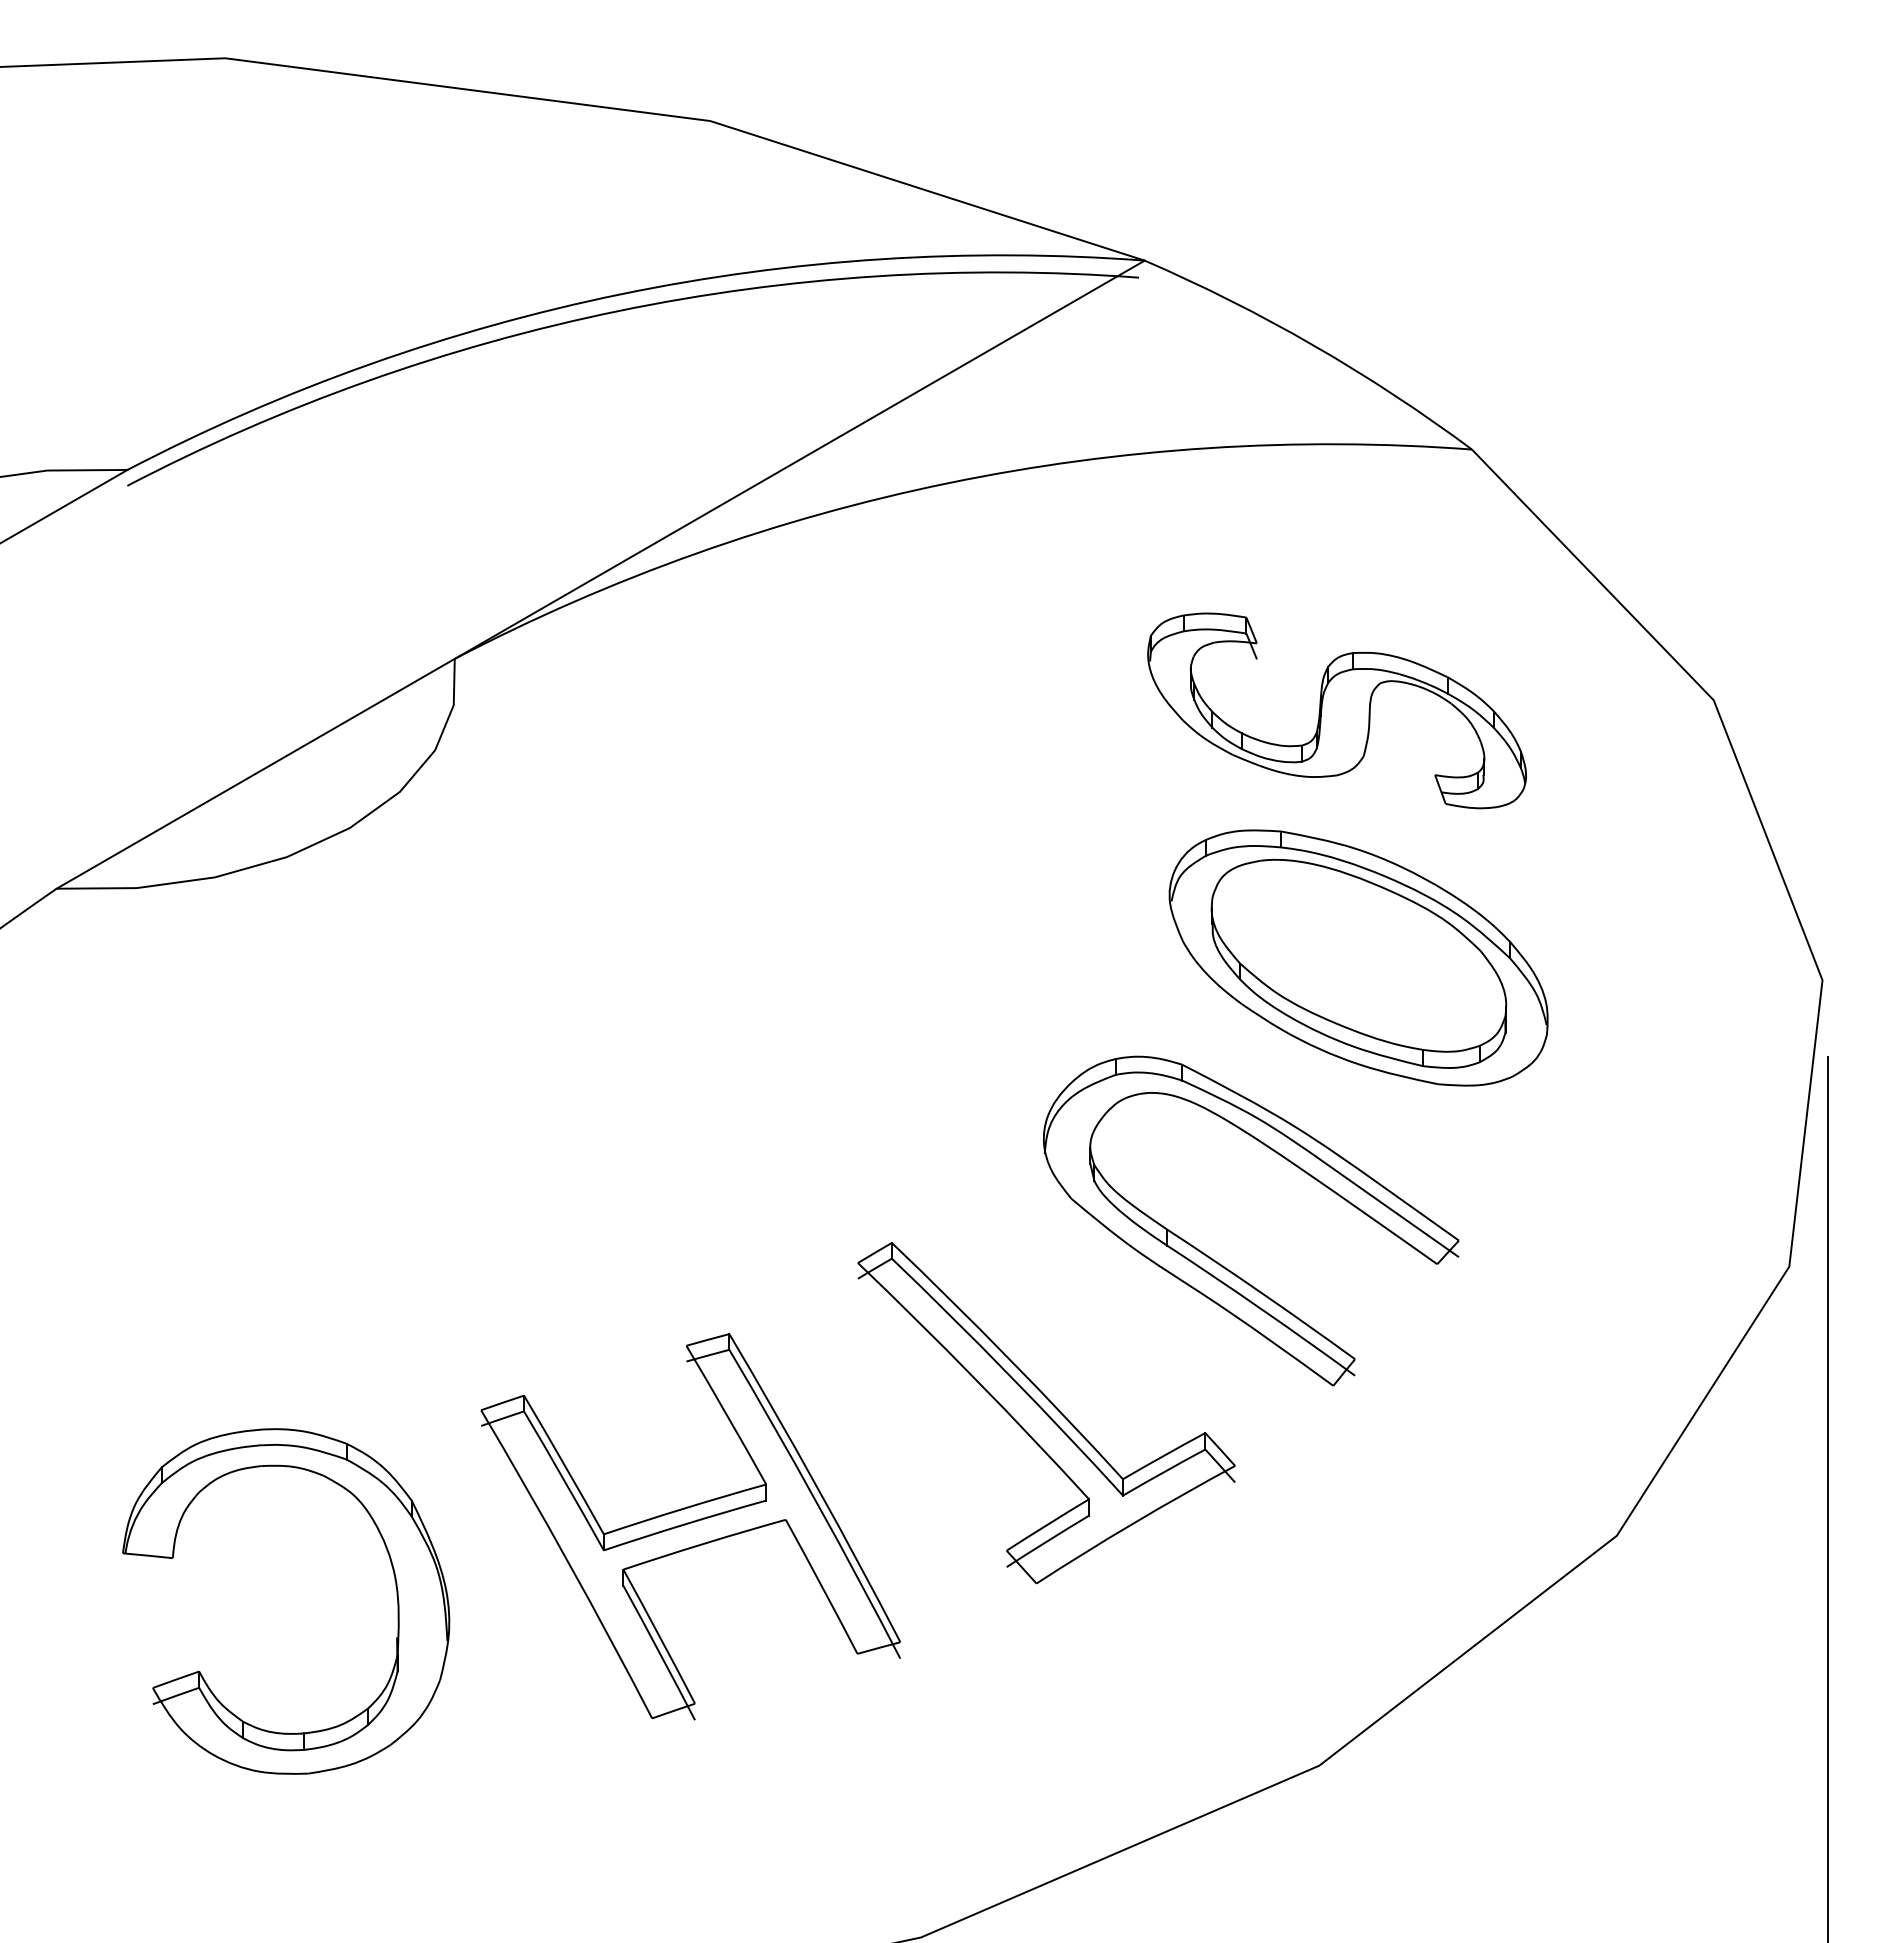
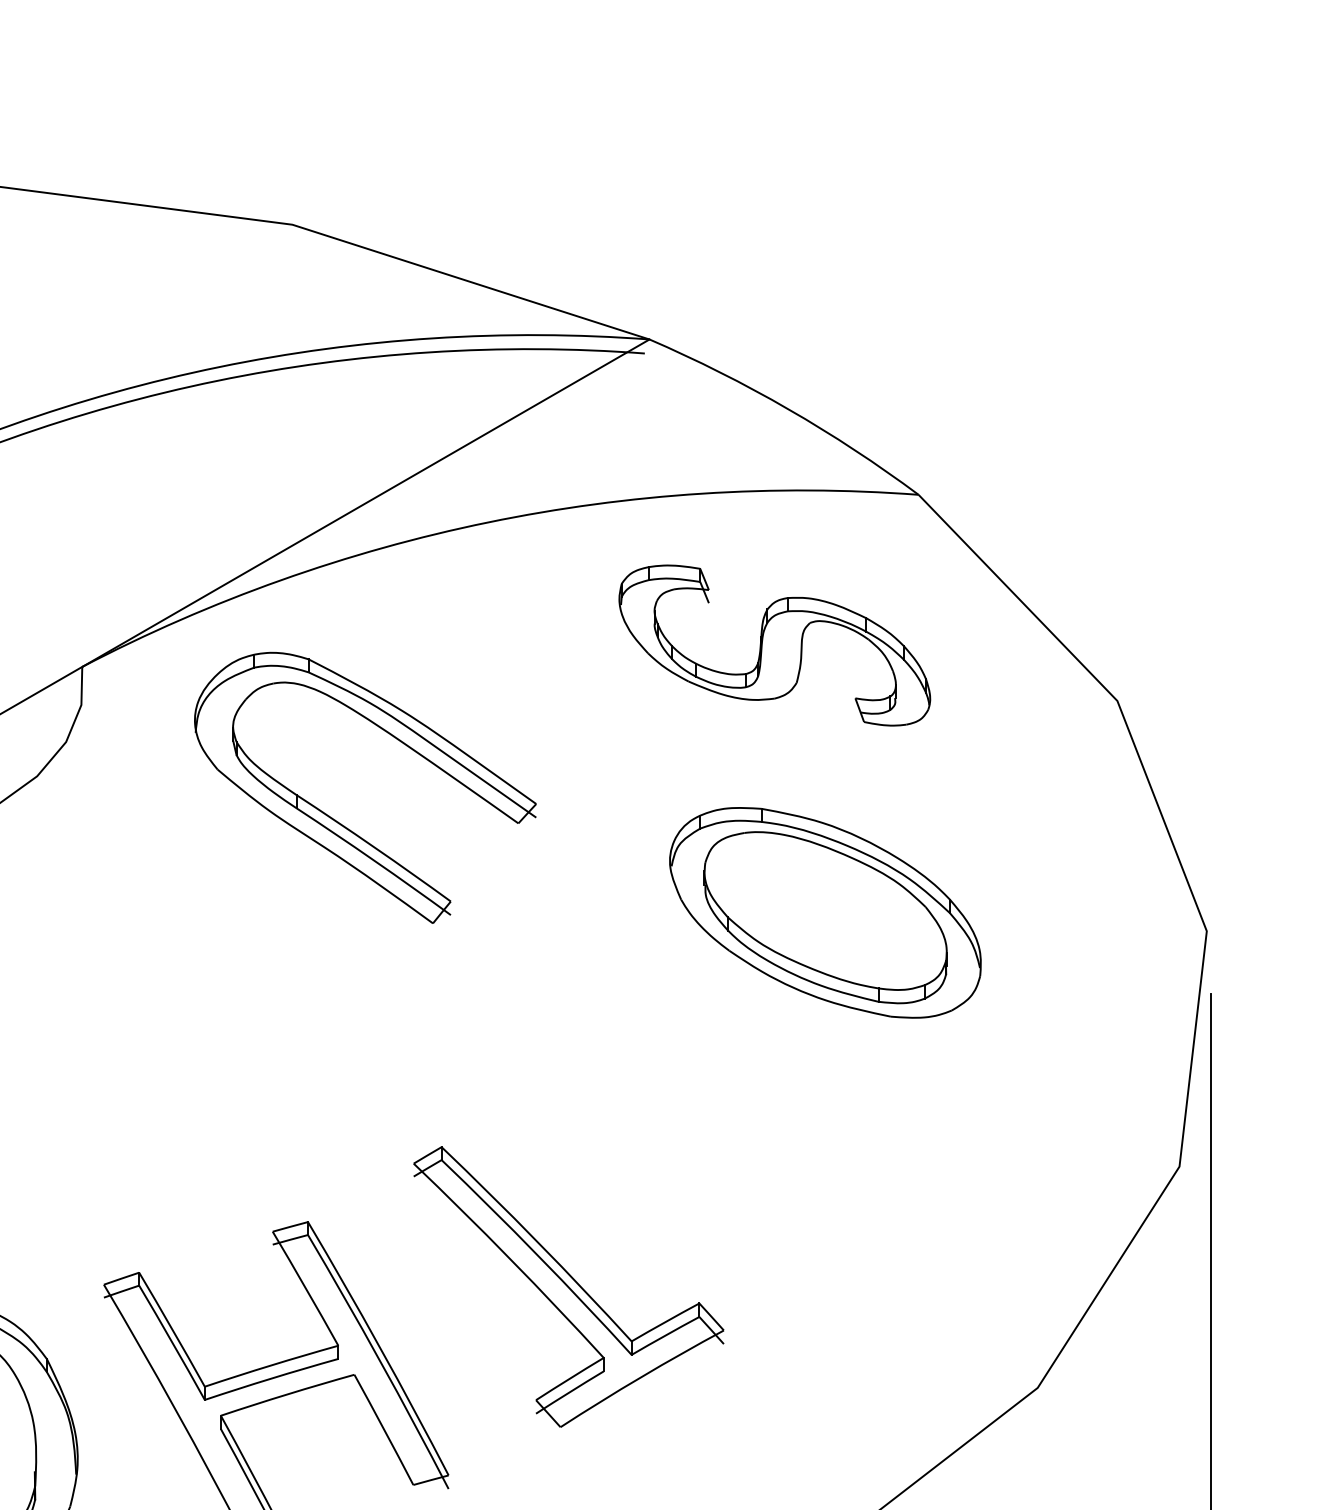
part: (1336, 710) -> (774, 645), moved
part: (1223, 1265) -> (342, 824), moved

